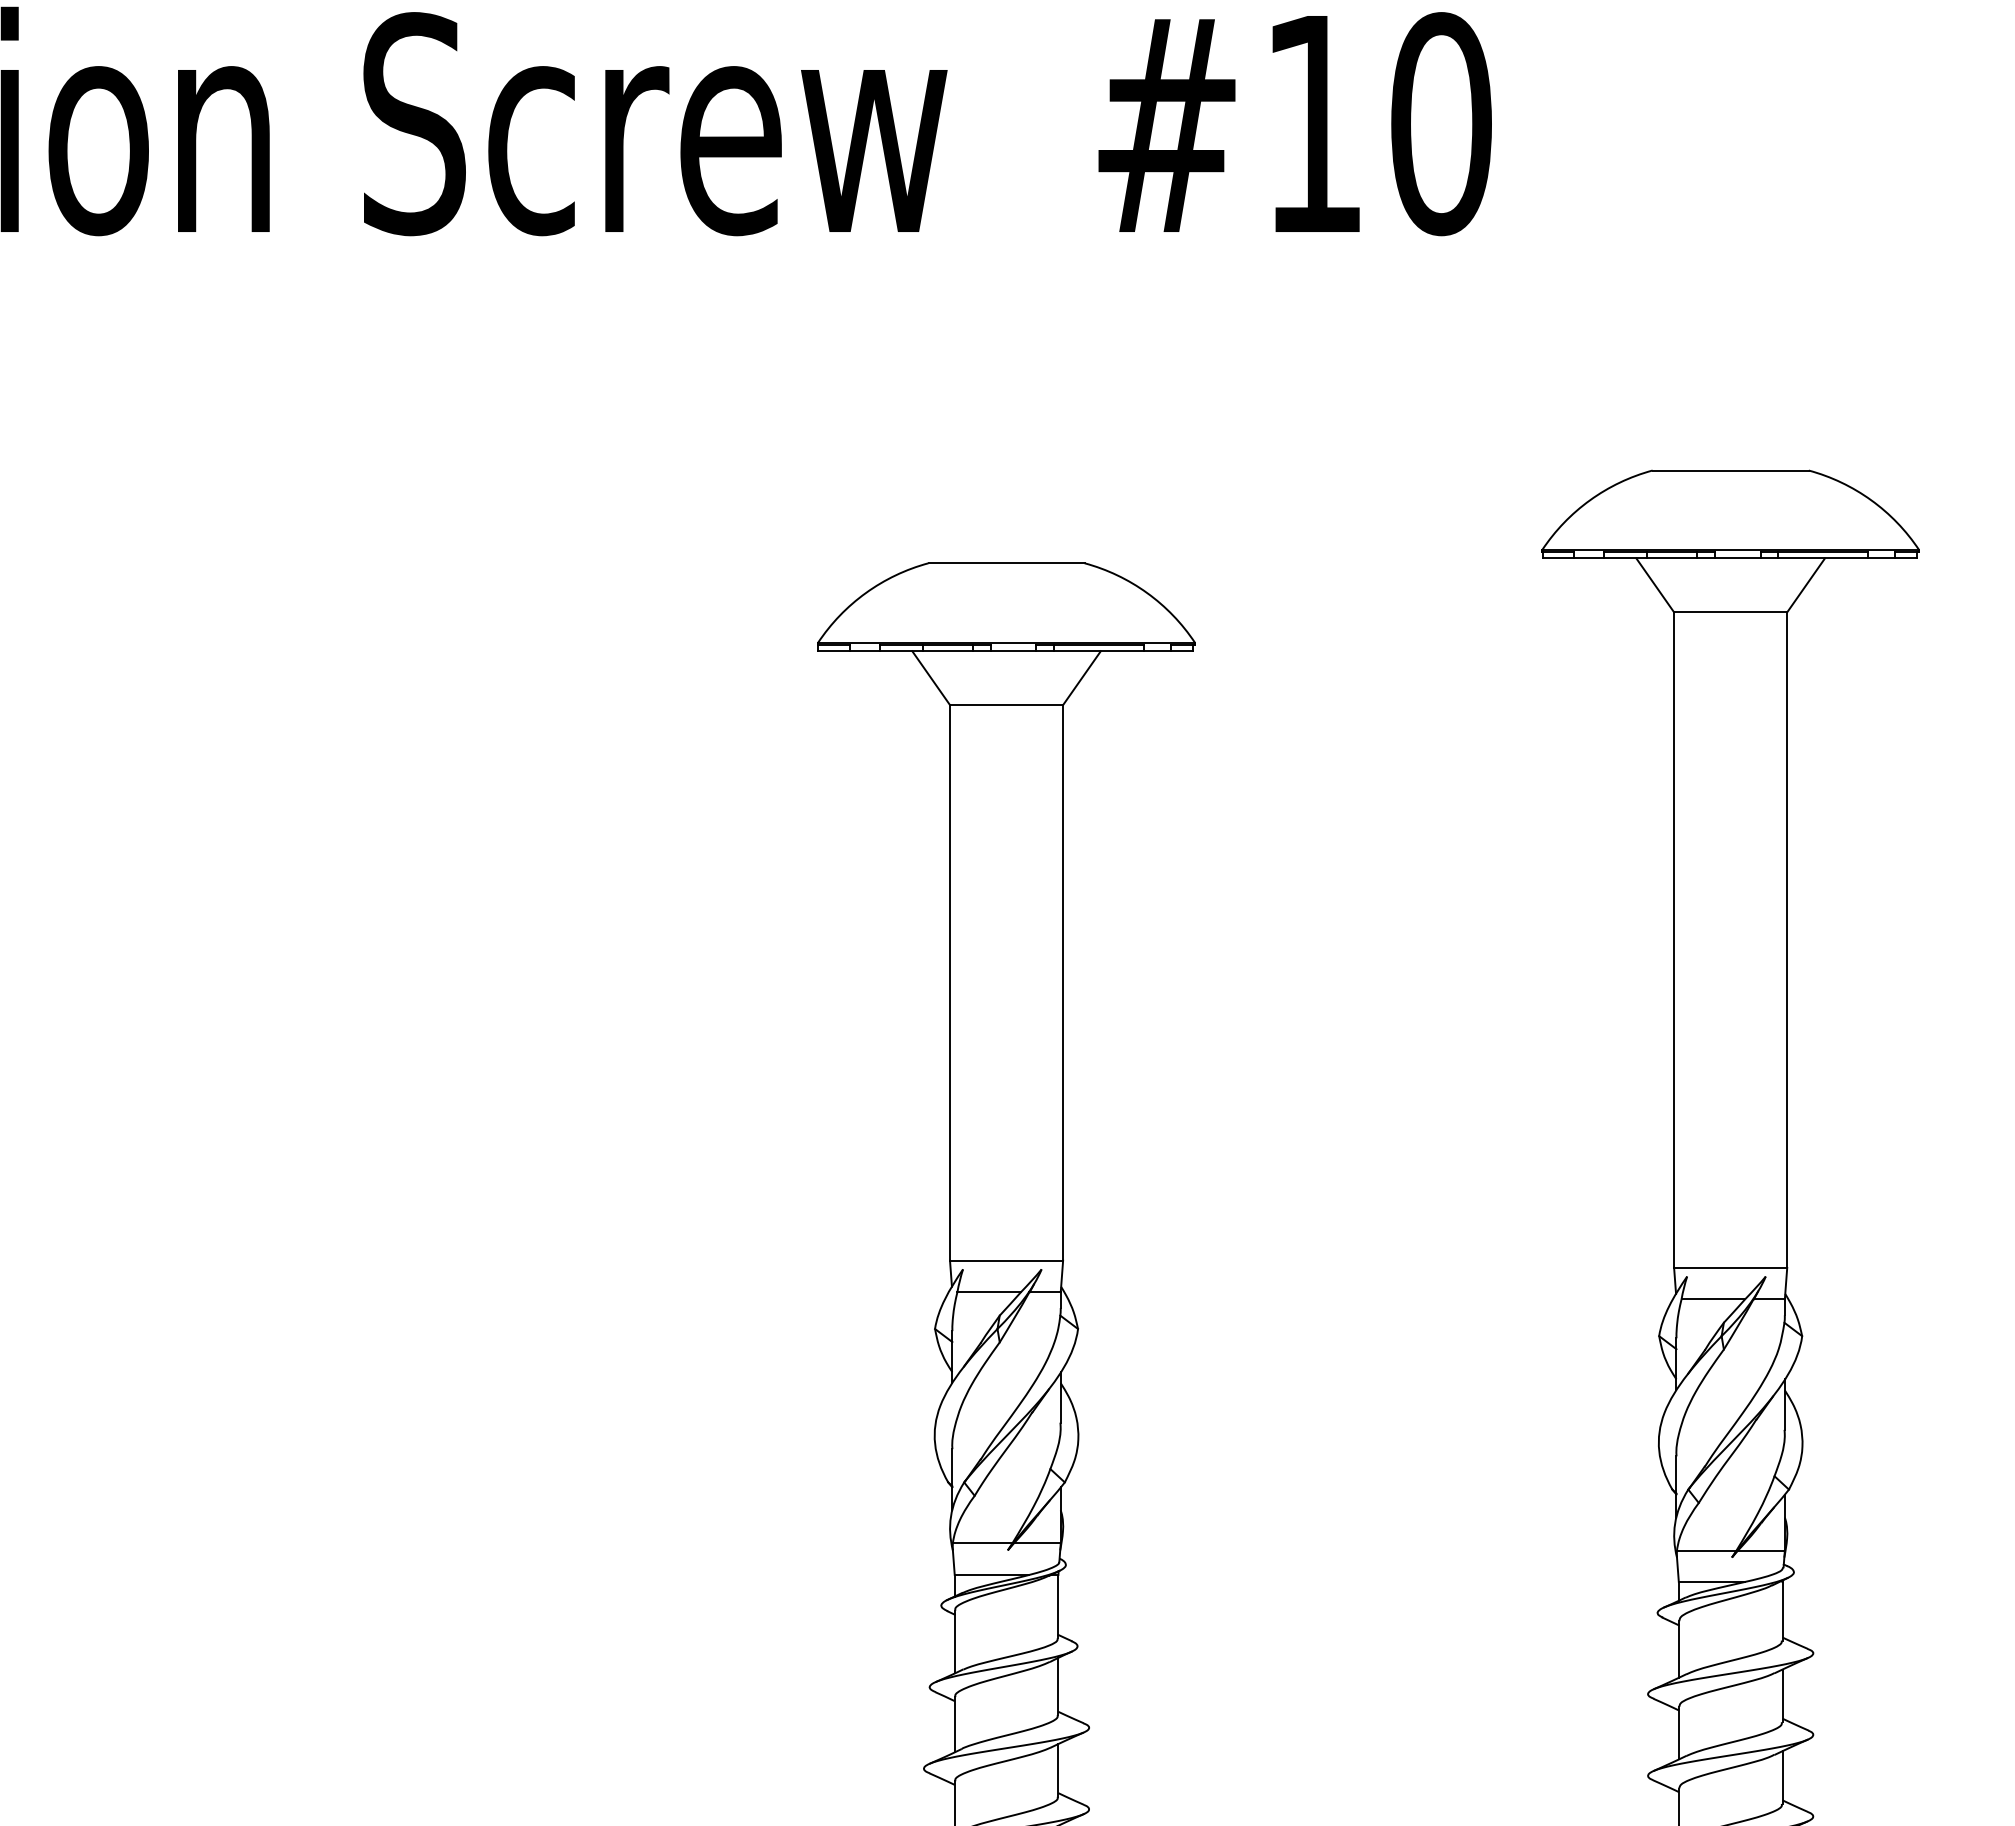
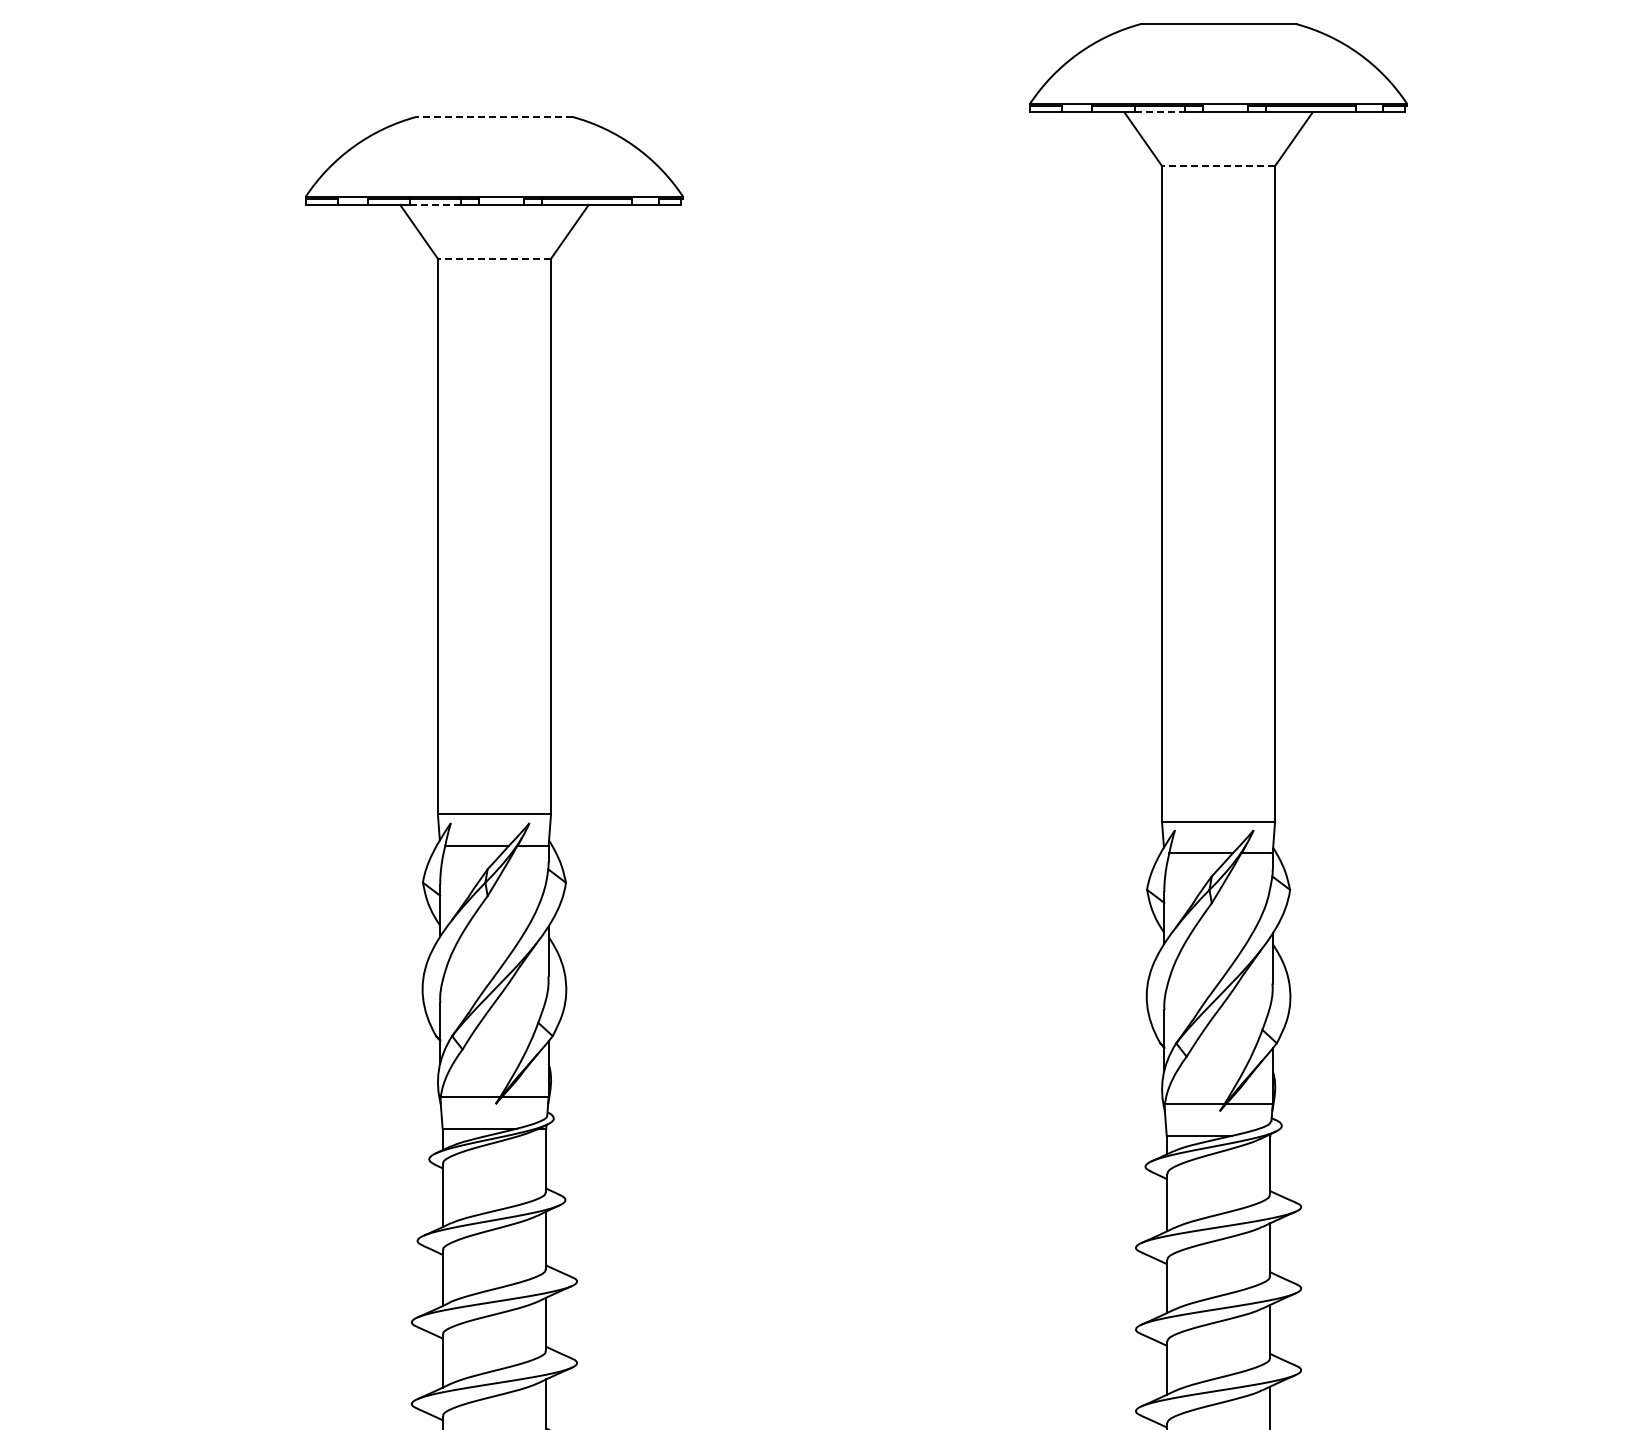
line: (1672, 558) -> (1160, 112), solid -> dashed
line: (1006, 563) -> (494, 117), solid -> dashed
line: (1730, 612) -> (1218, 166), solid -> dashed
line: (948, 651) -> (436, 205), solid -> dashed
line: (1006, 705) -> (494, 259), solid -> dashed

